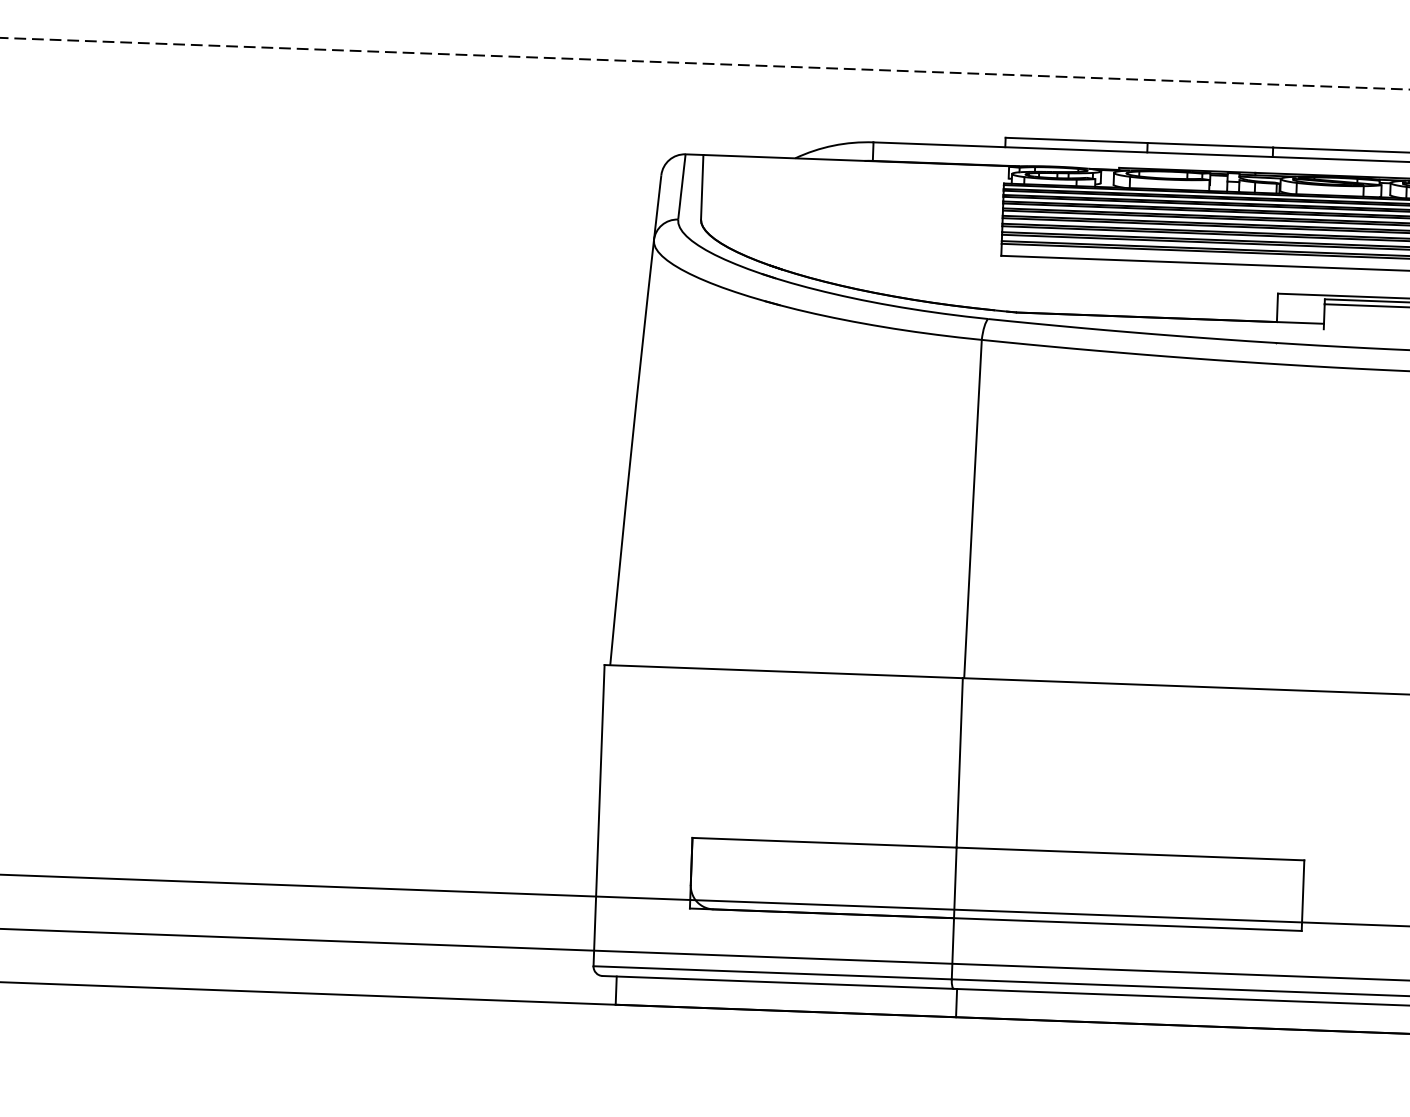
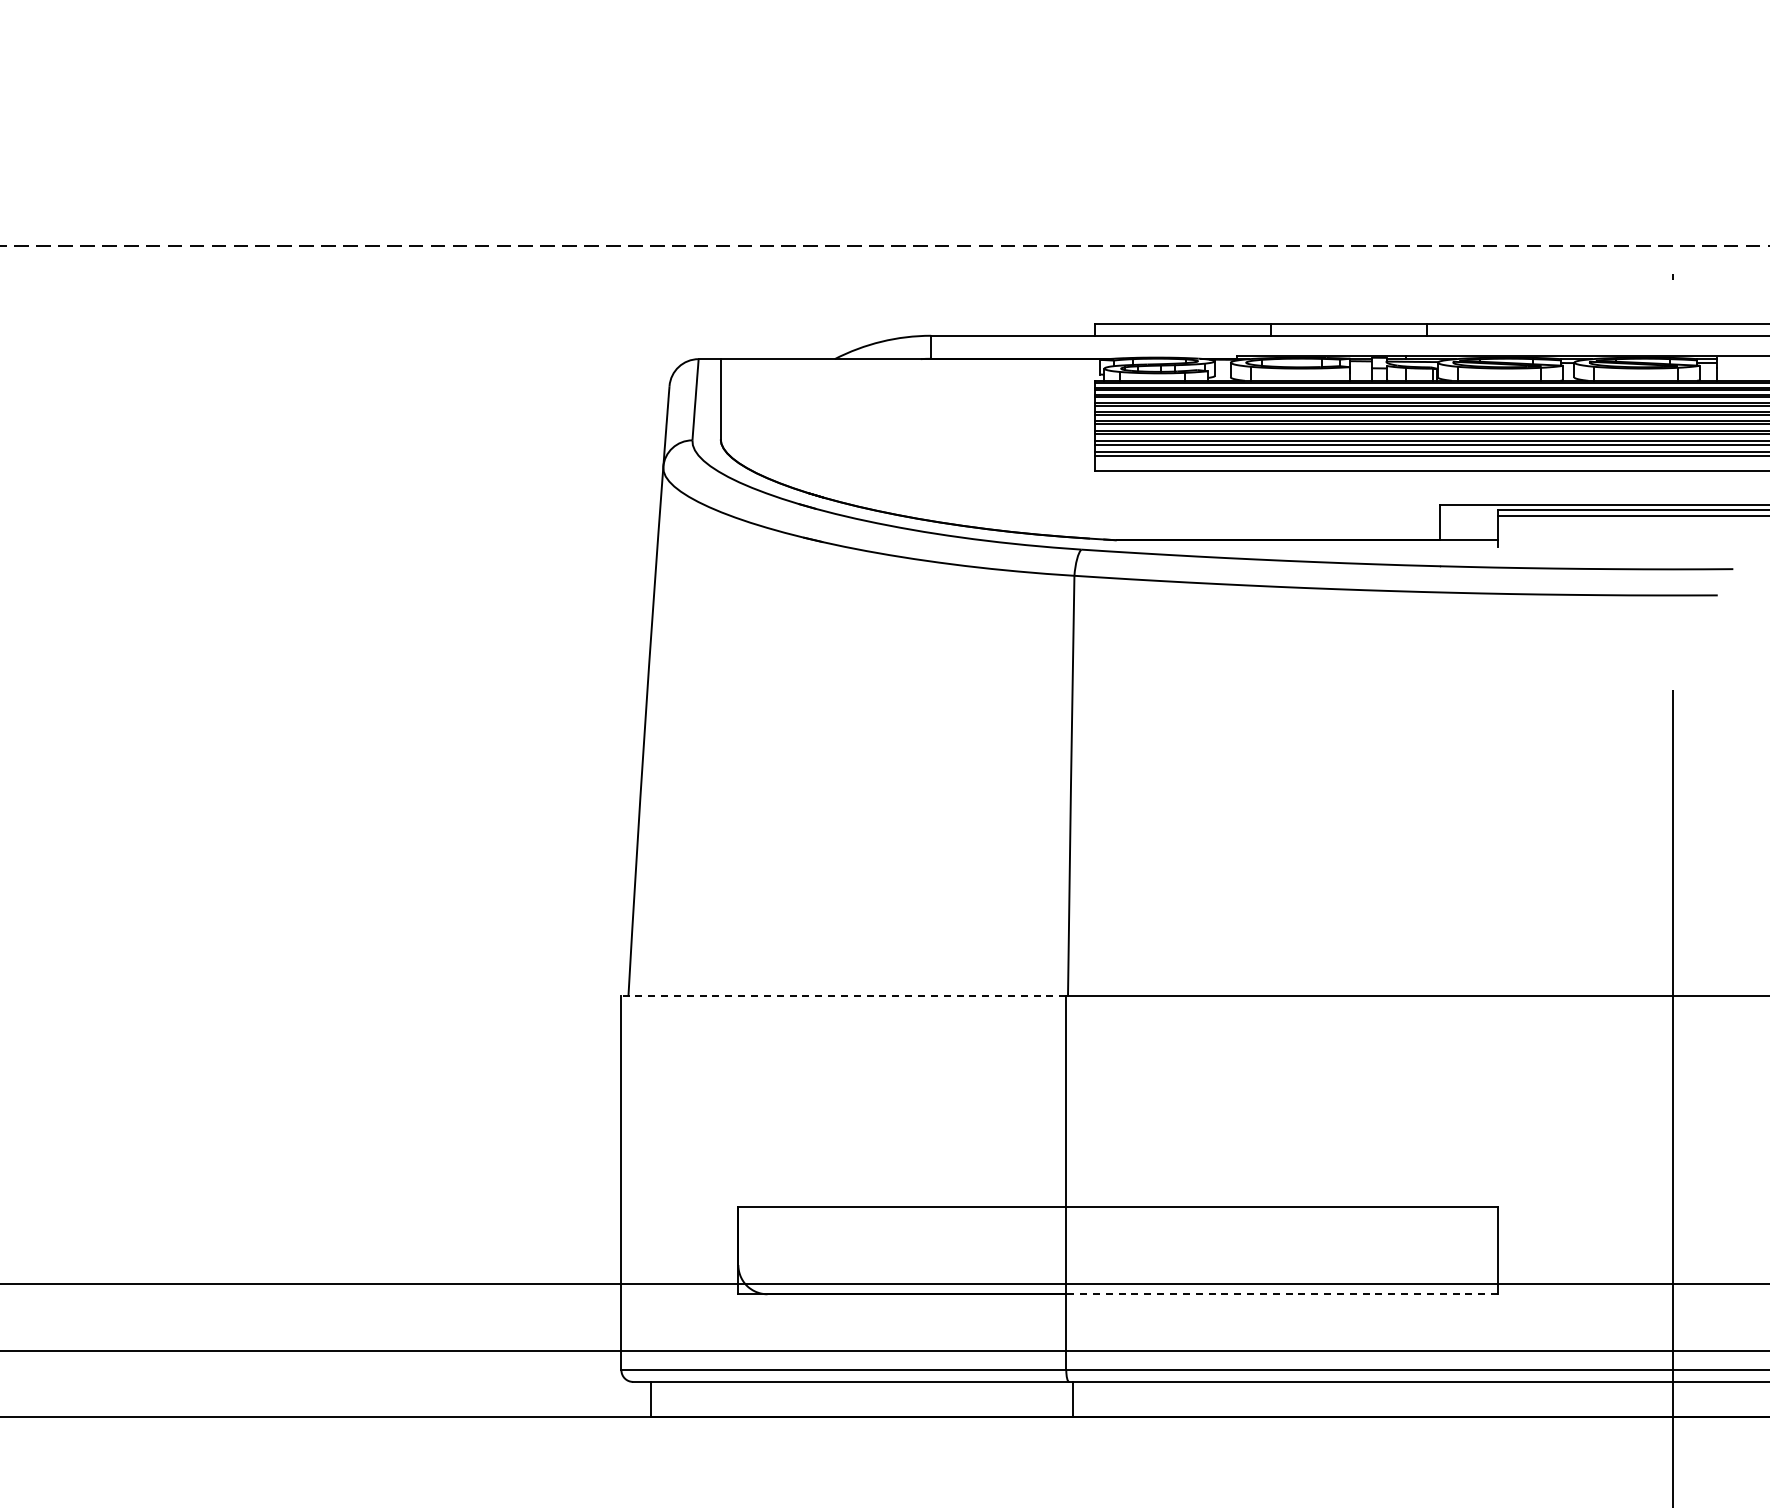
line: (783, 671) -> (843, 996), solid -> dashed
line: (1128, 924) -> (1282, 1294), solid -> dashed

